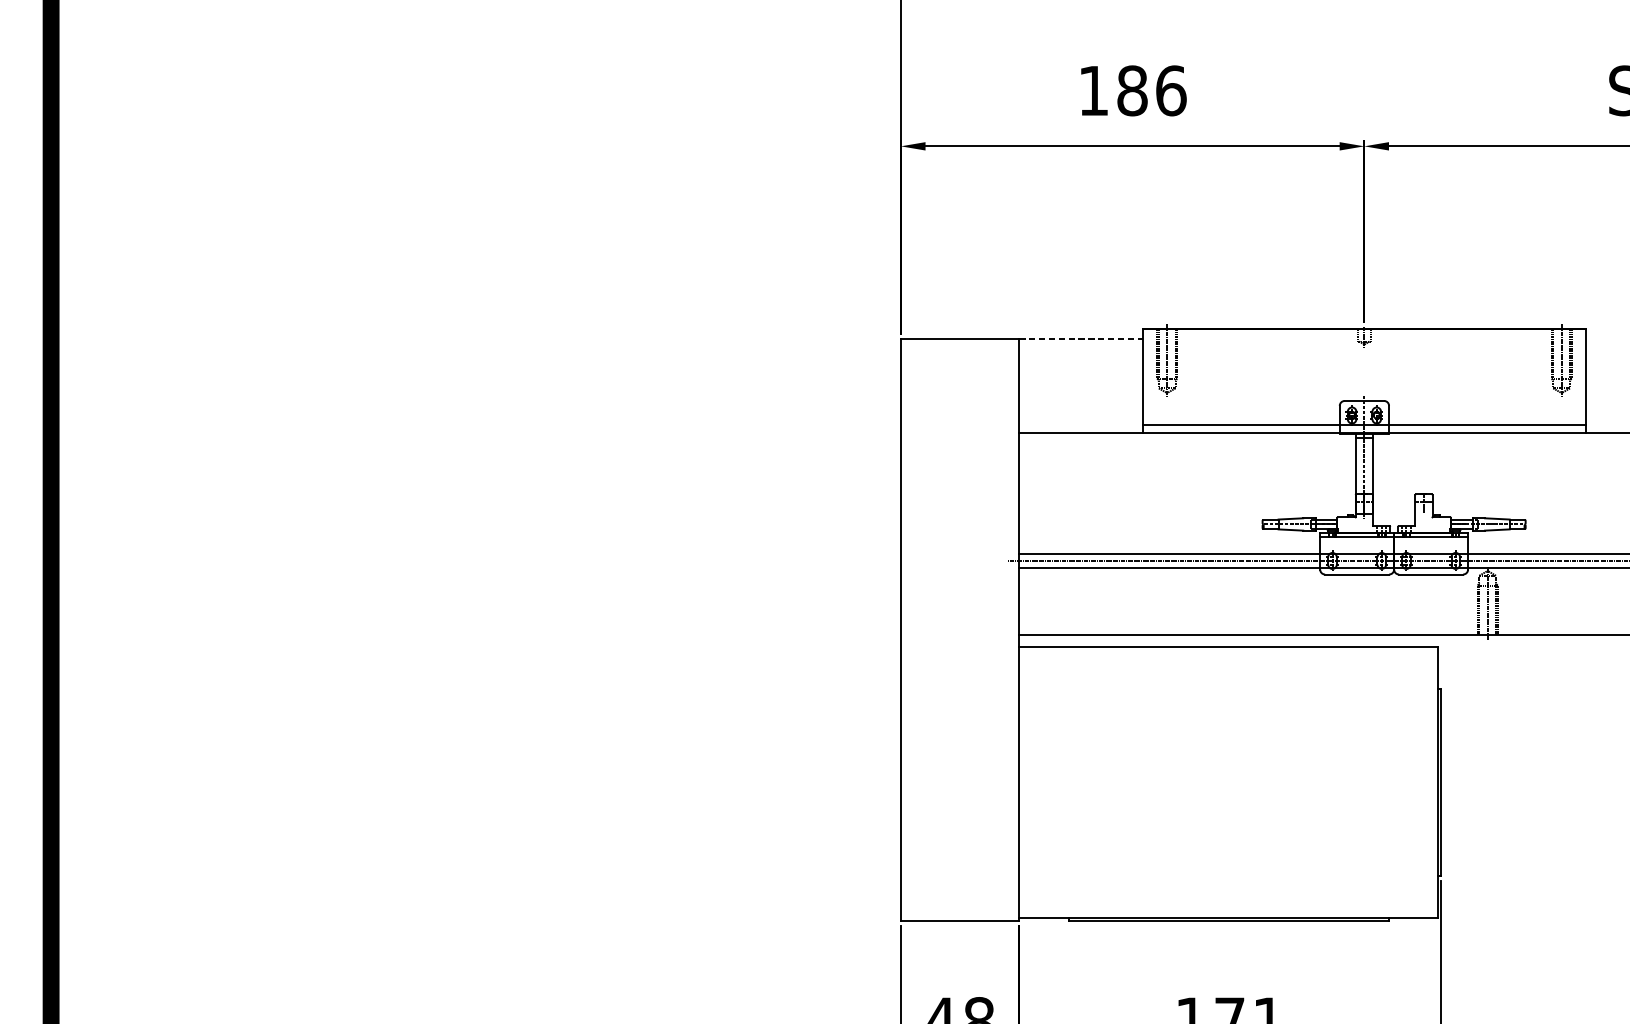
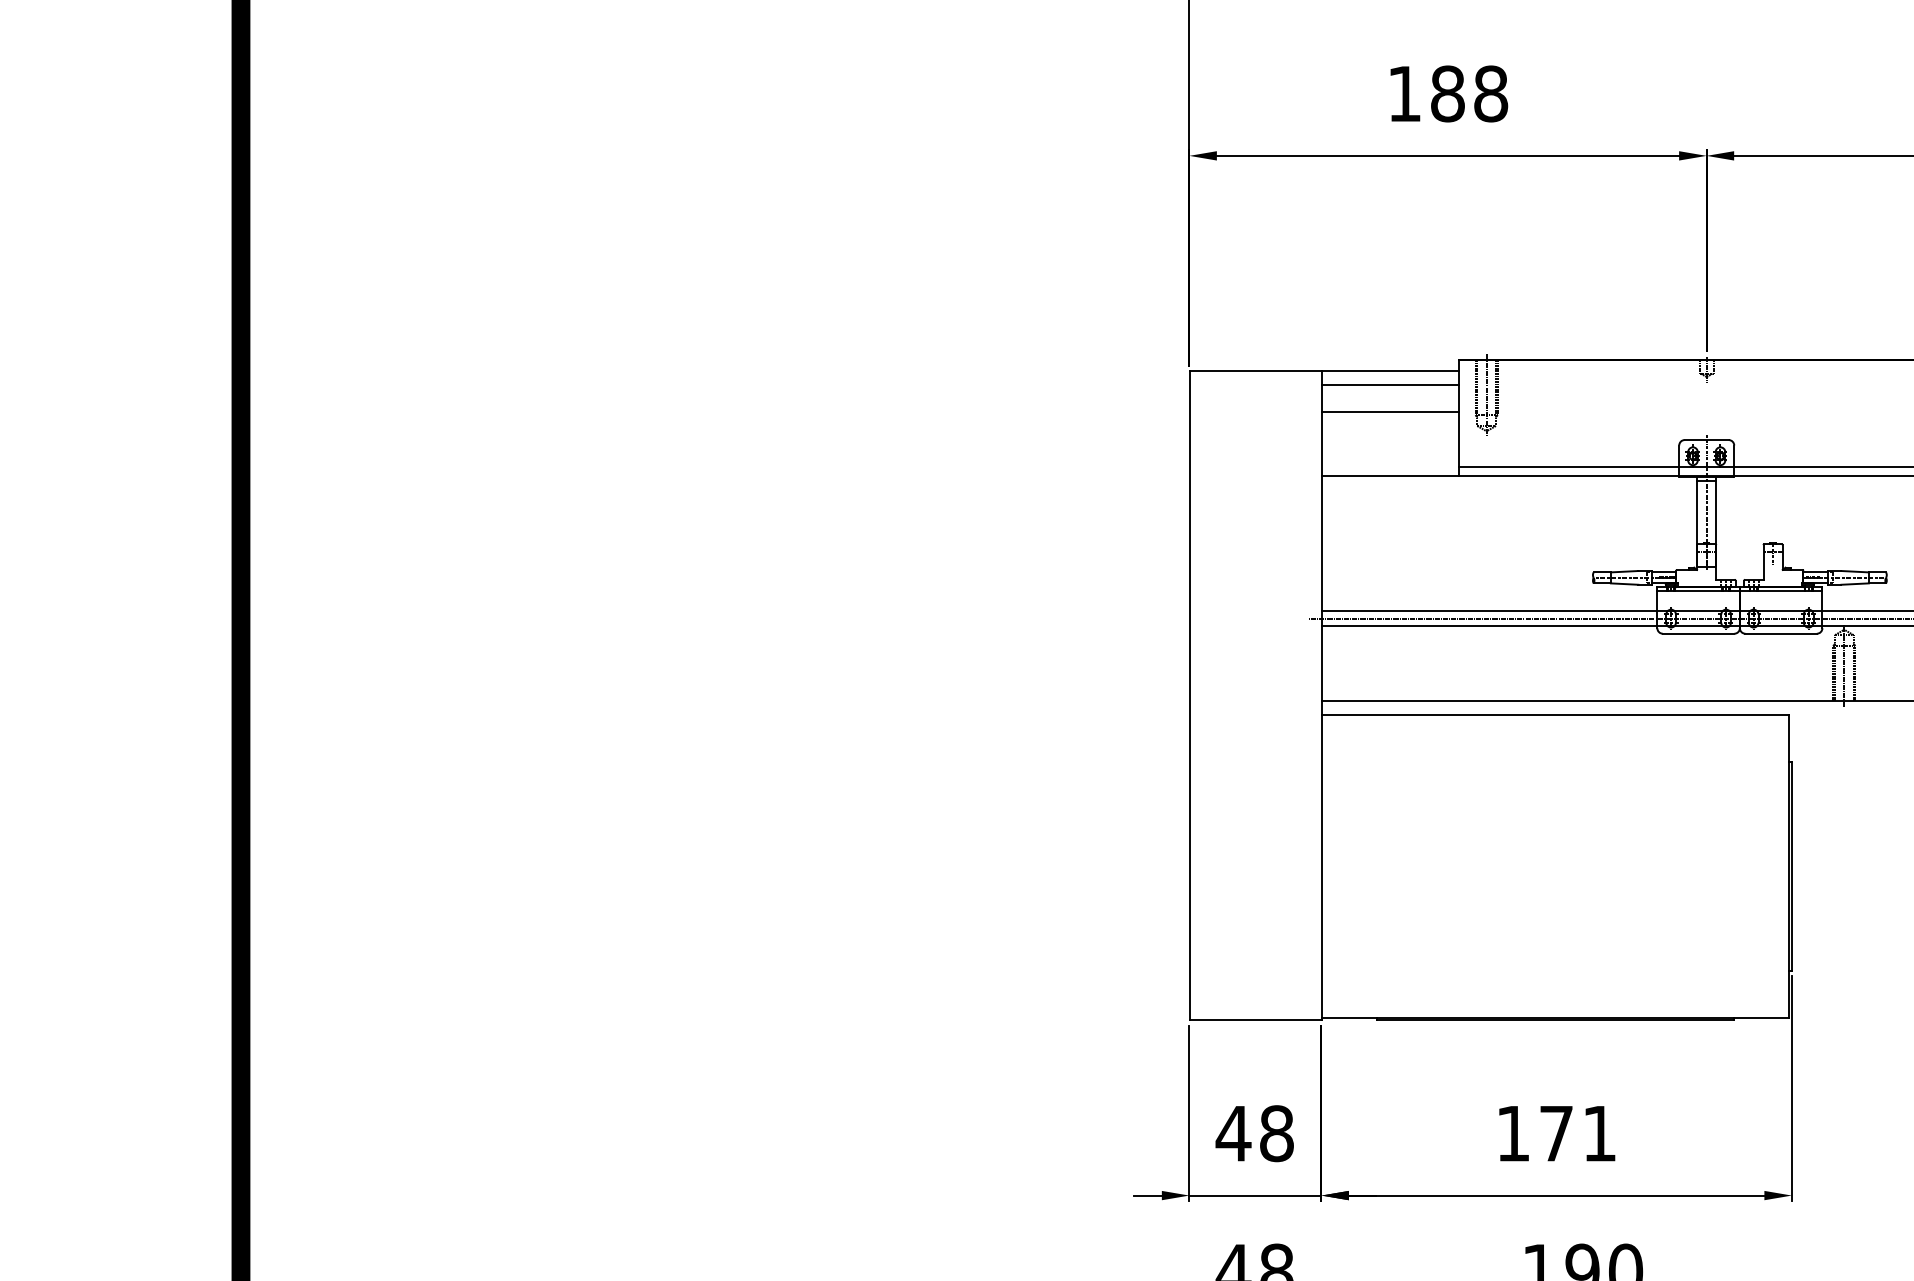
text: (1171, 90) -> (1491, 93), 186 -> 188
line: (1081, 339) -> (1390, 371), dashed -> solid
line: (1081, 351) -> (1390, 384), added
line: (1081, 376) -> (1390, 412), added

